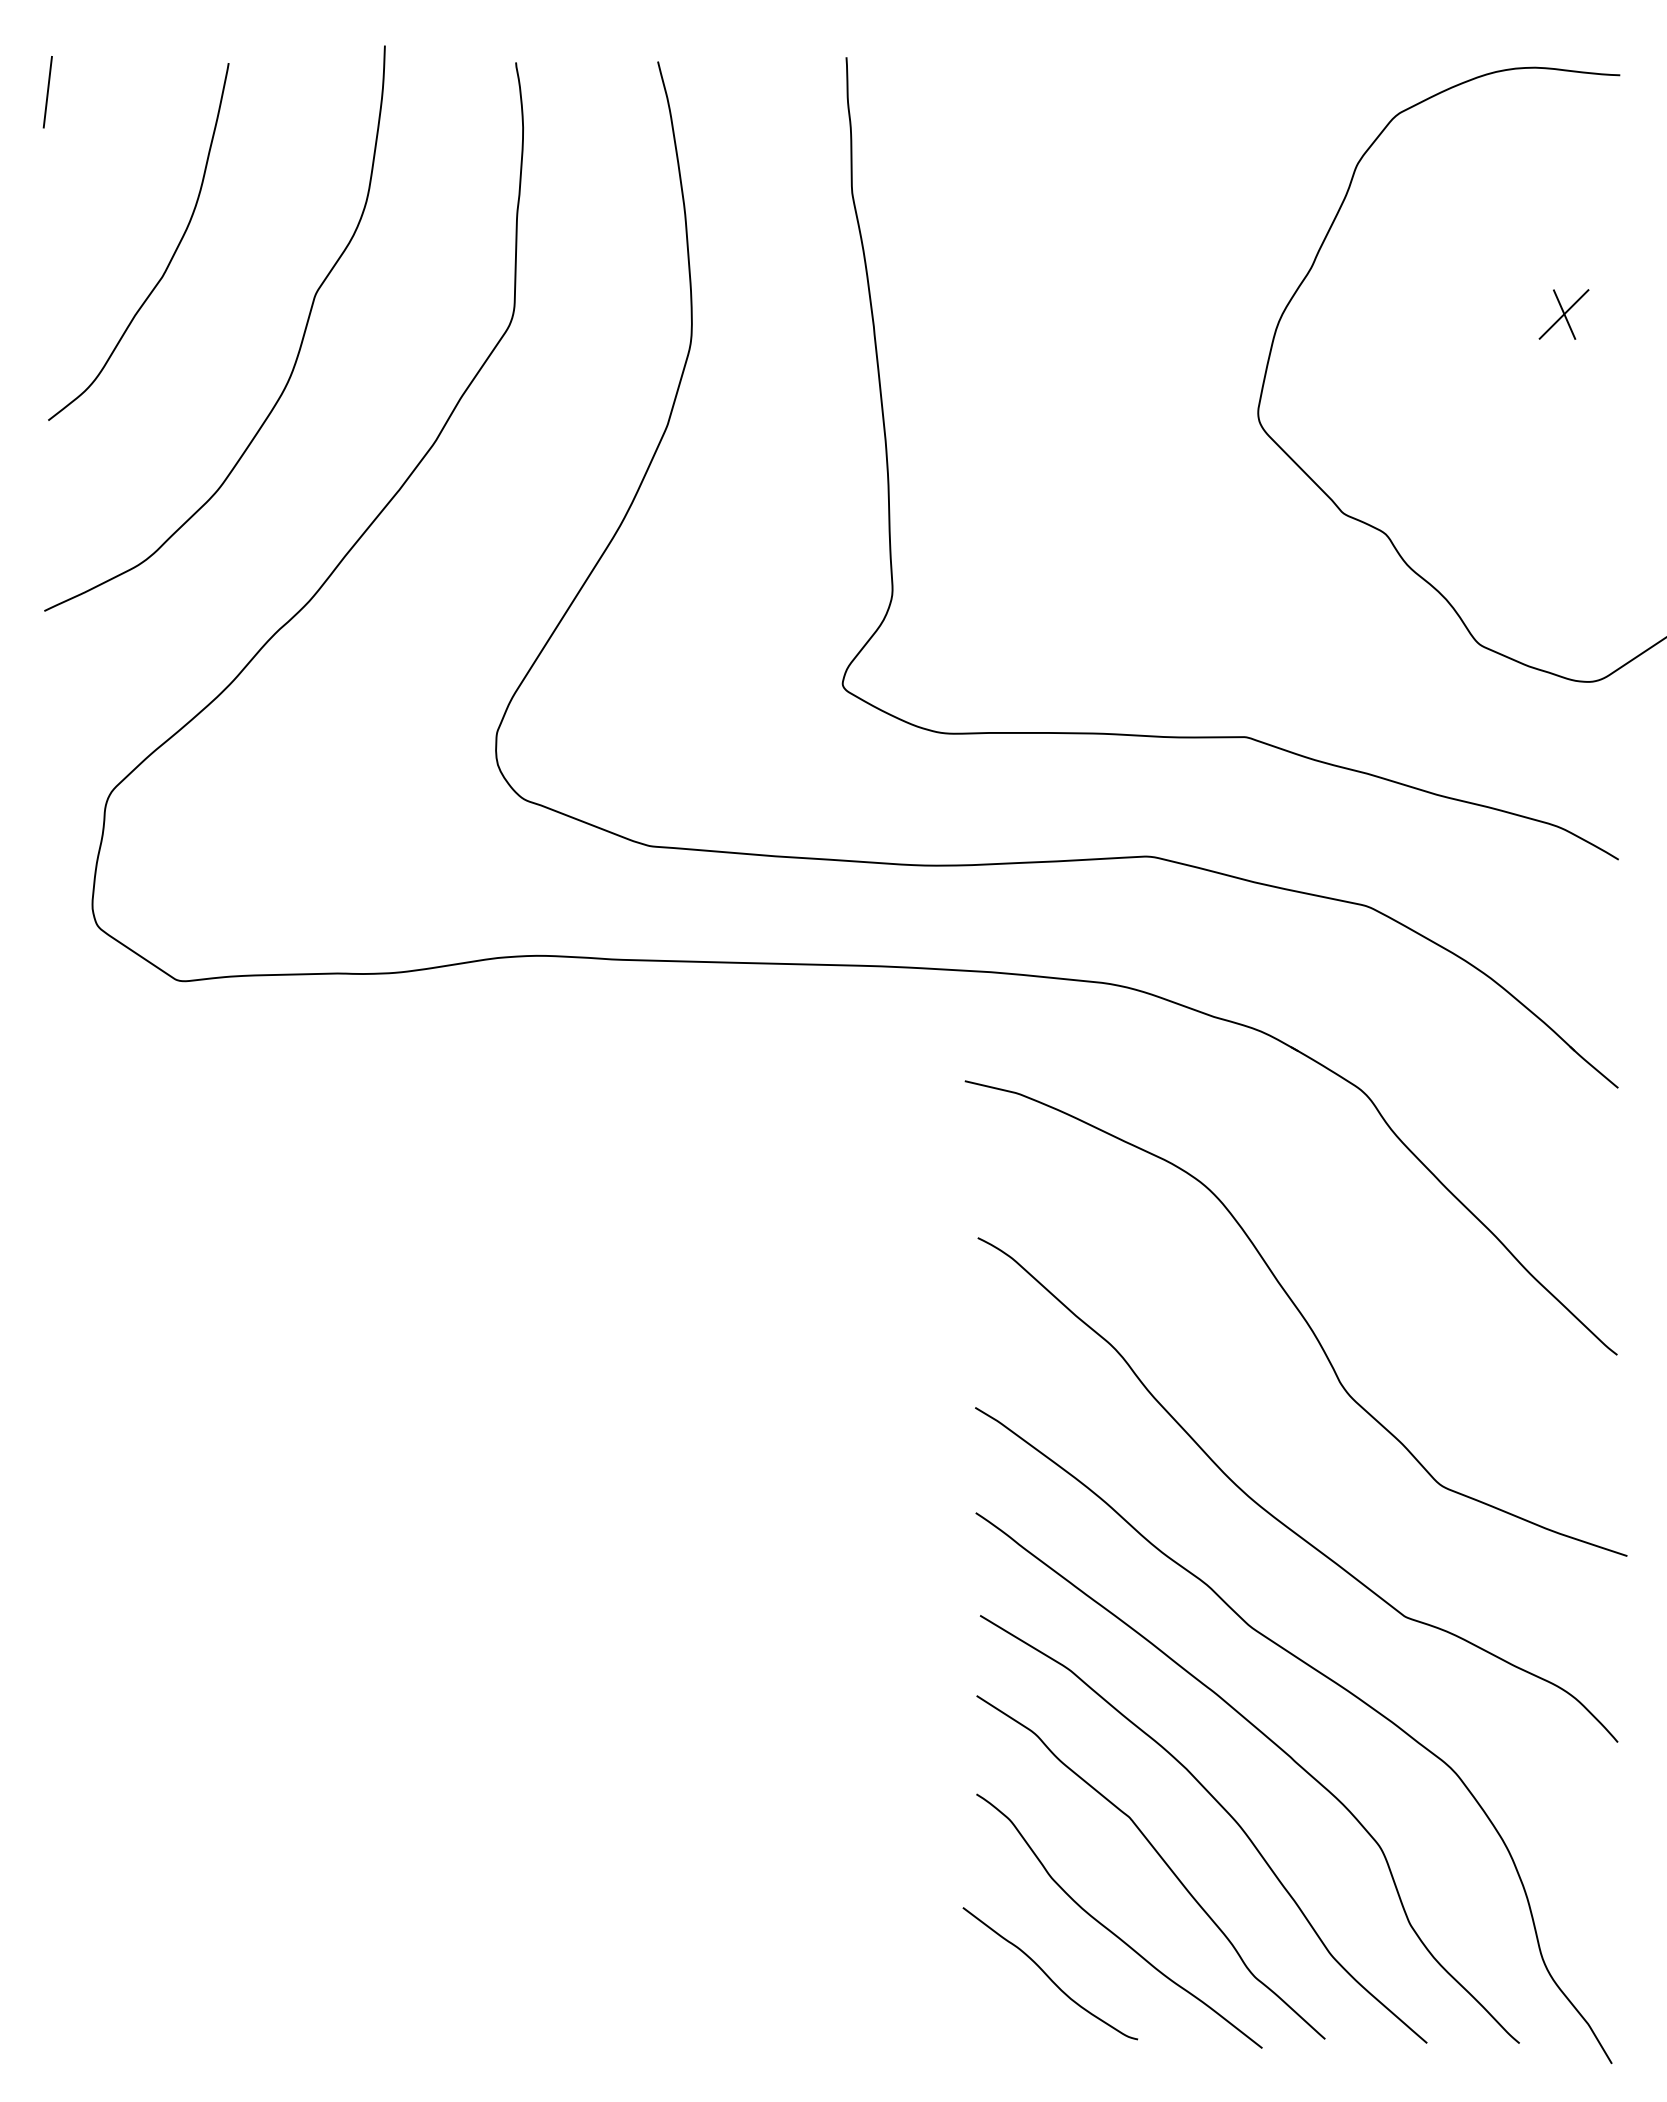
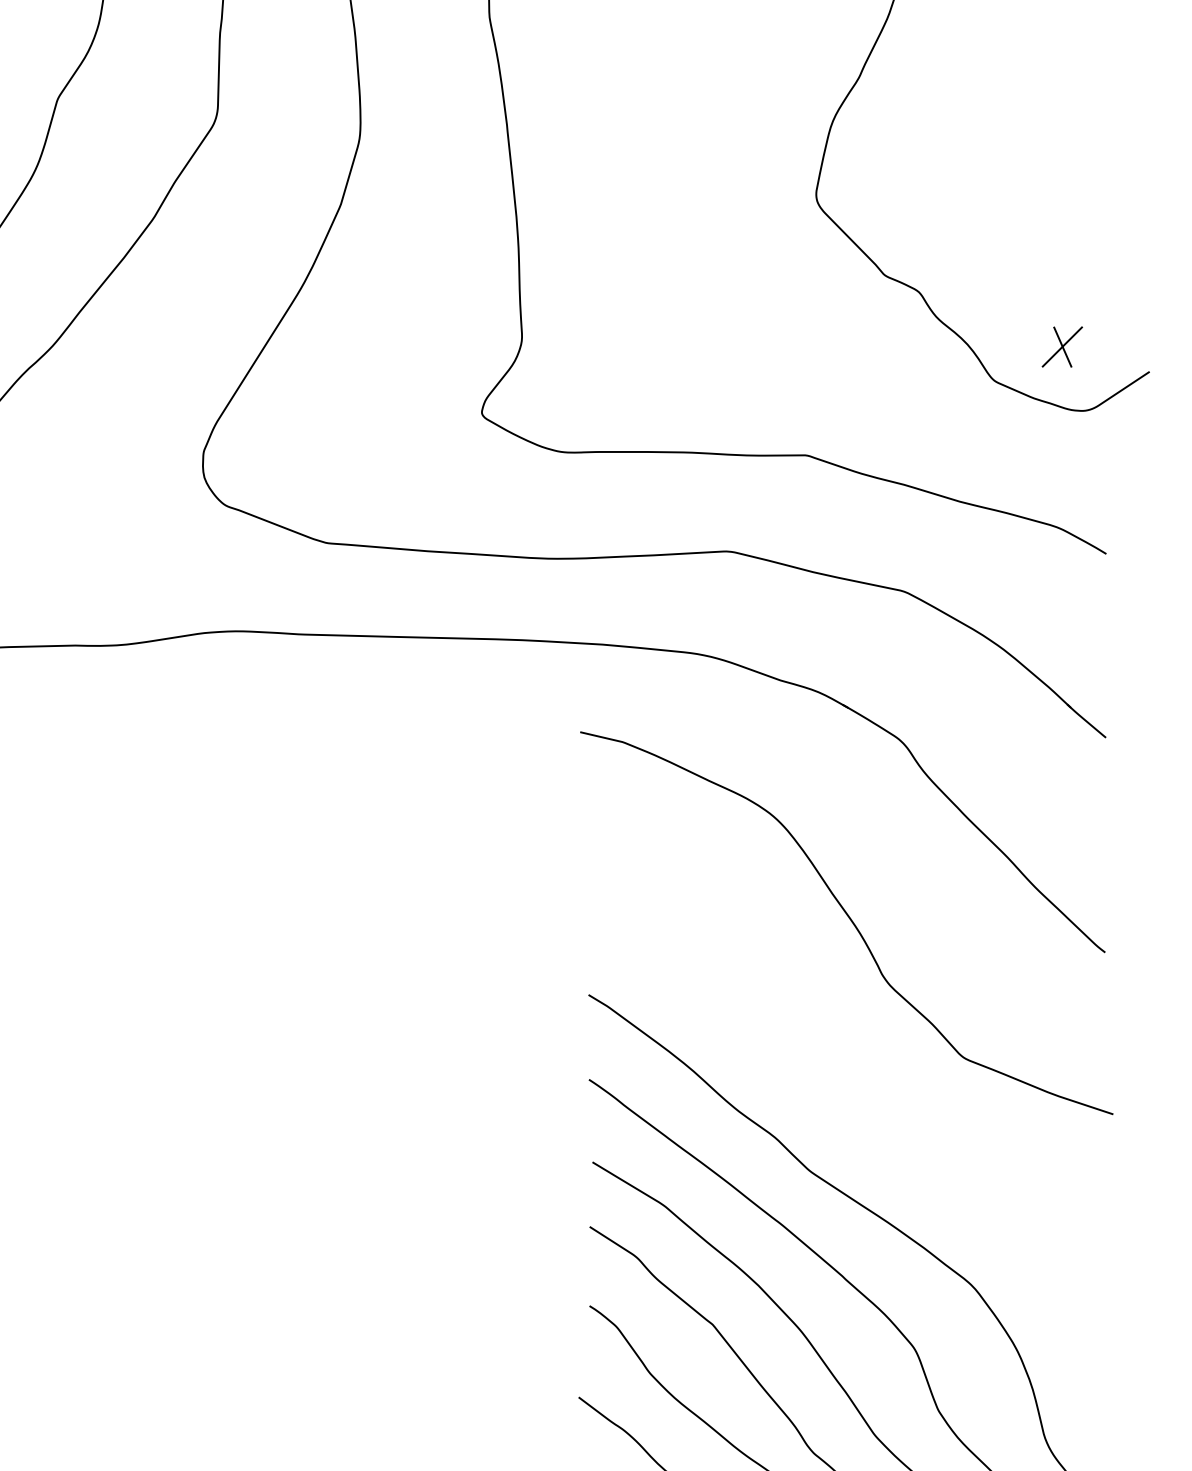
part: (1563, 314) -> (1061, 347), moved
curve: (1276, 1517) -> (830, 1083), removed

